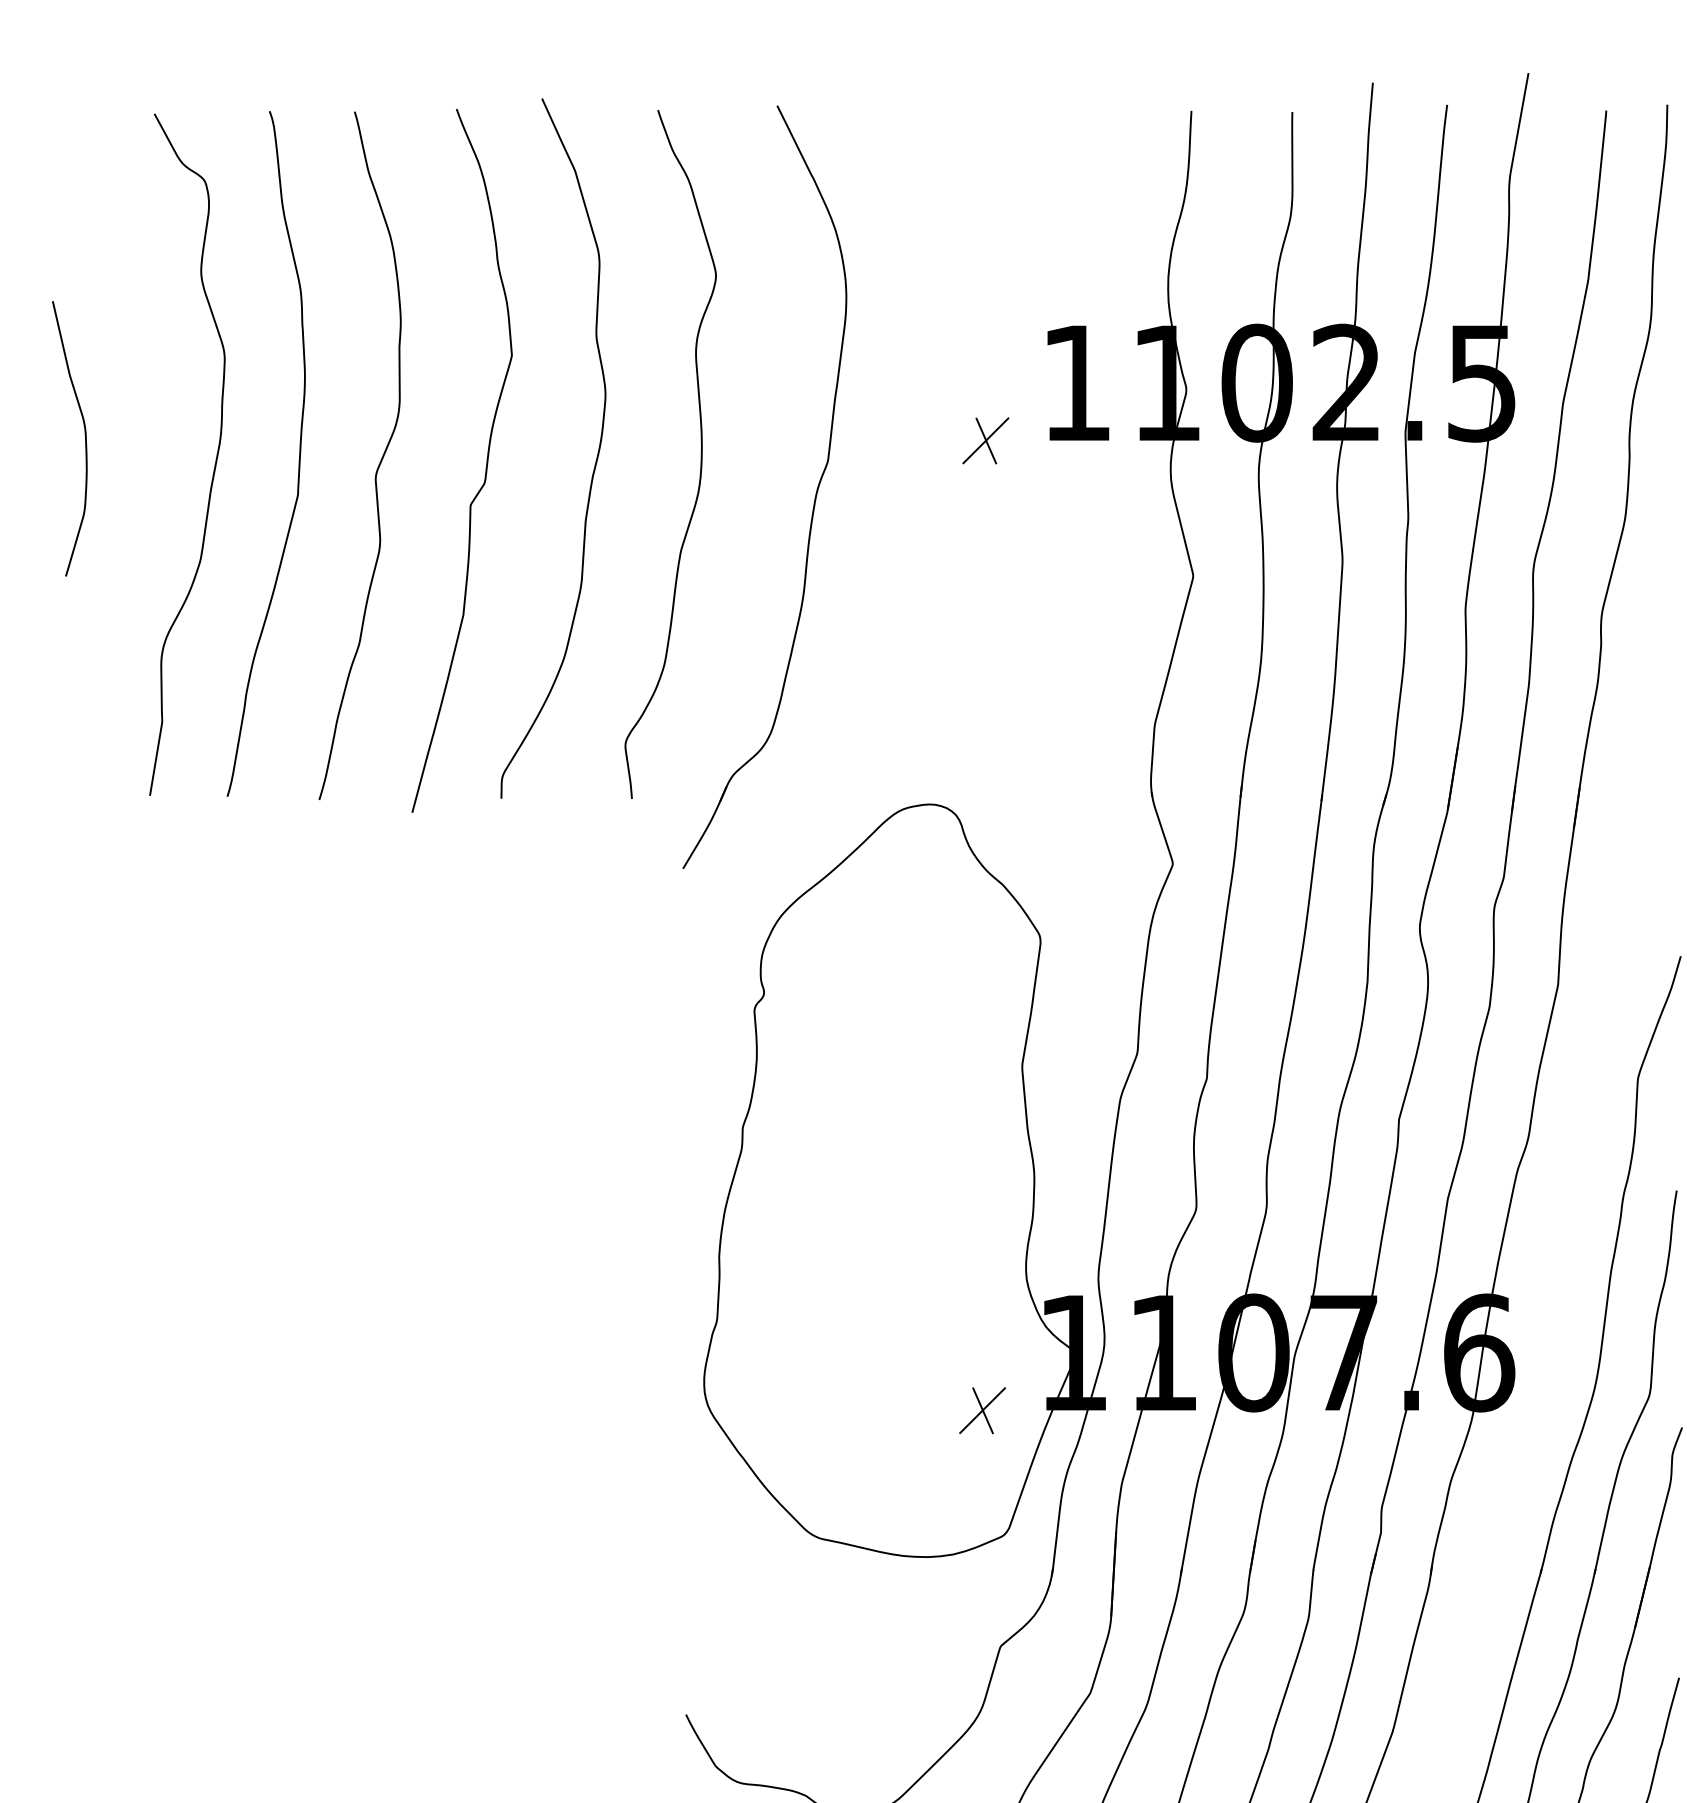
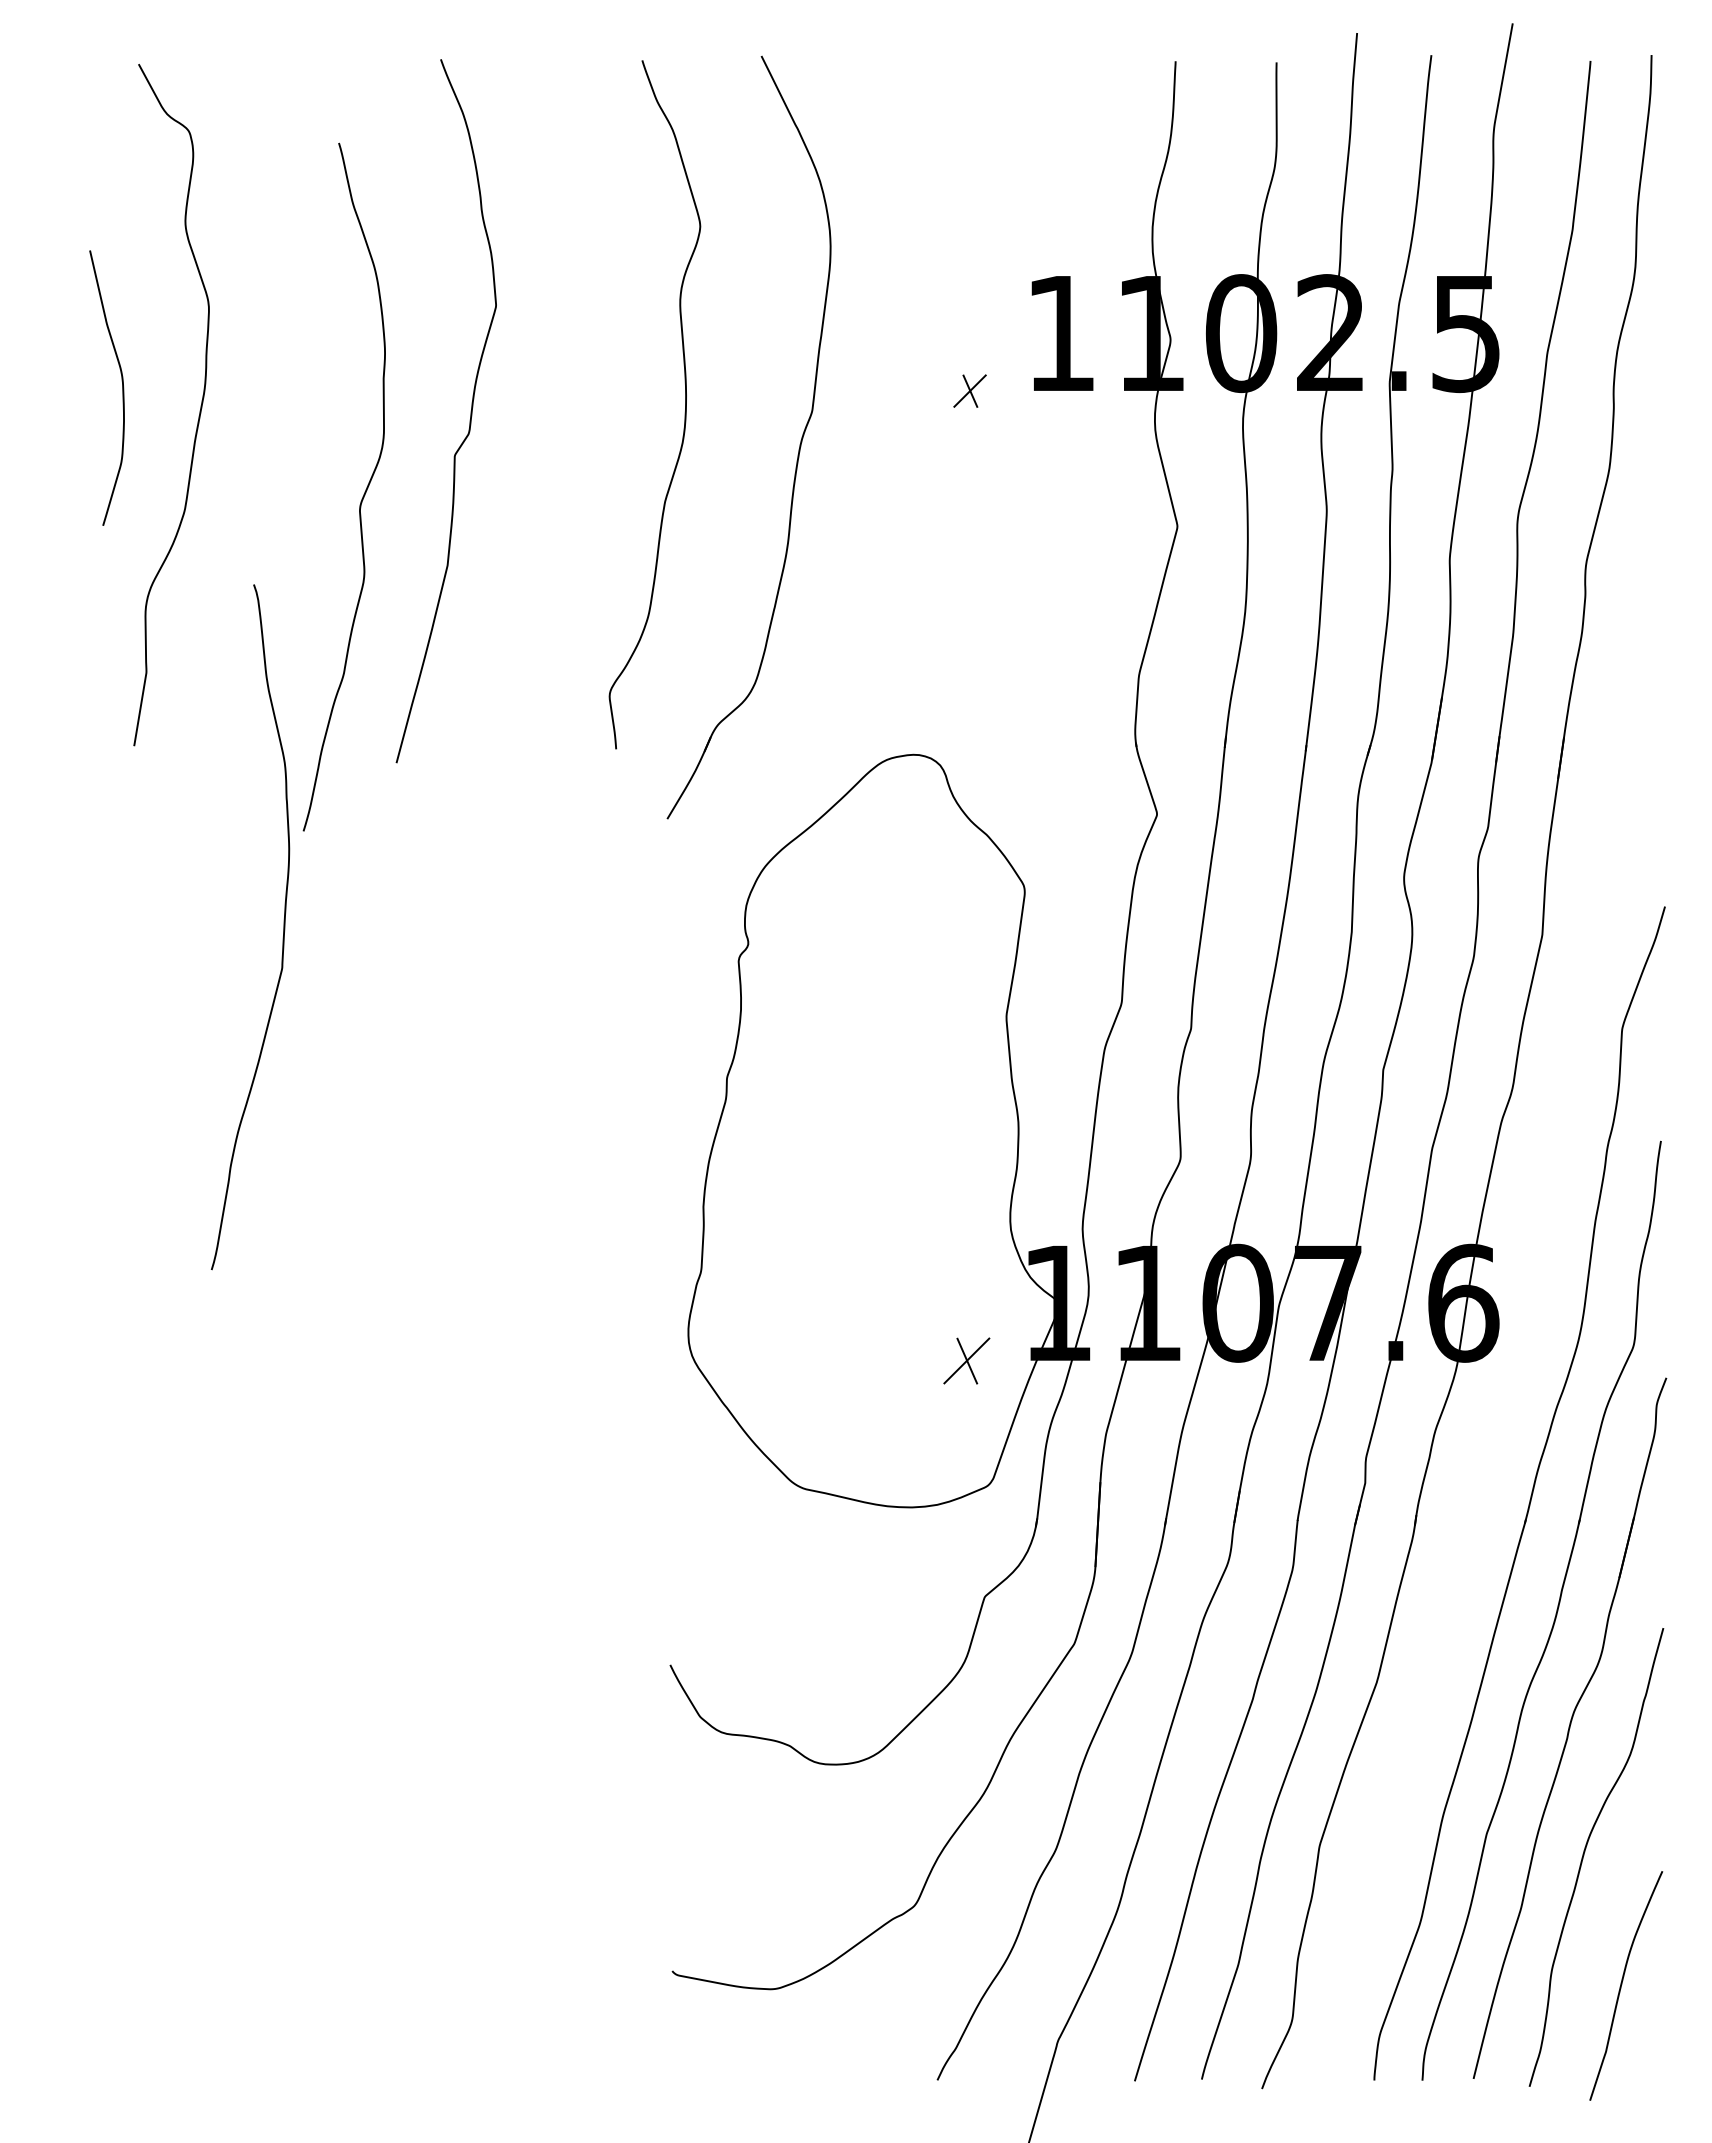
curve: (85, 438) -> (122, 387), moved
part: (985, 440) -> (969, 390), size x0.7
curve: (299, 454) -> (283, 927), moved
curve: (596, 458) -> (580, 408), removed
curve: (378, 465) -> (362, 496), moved

